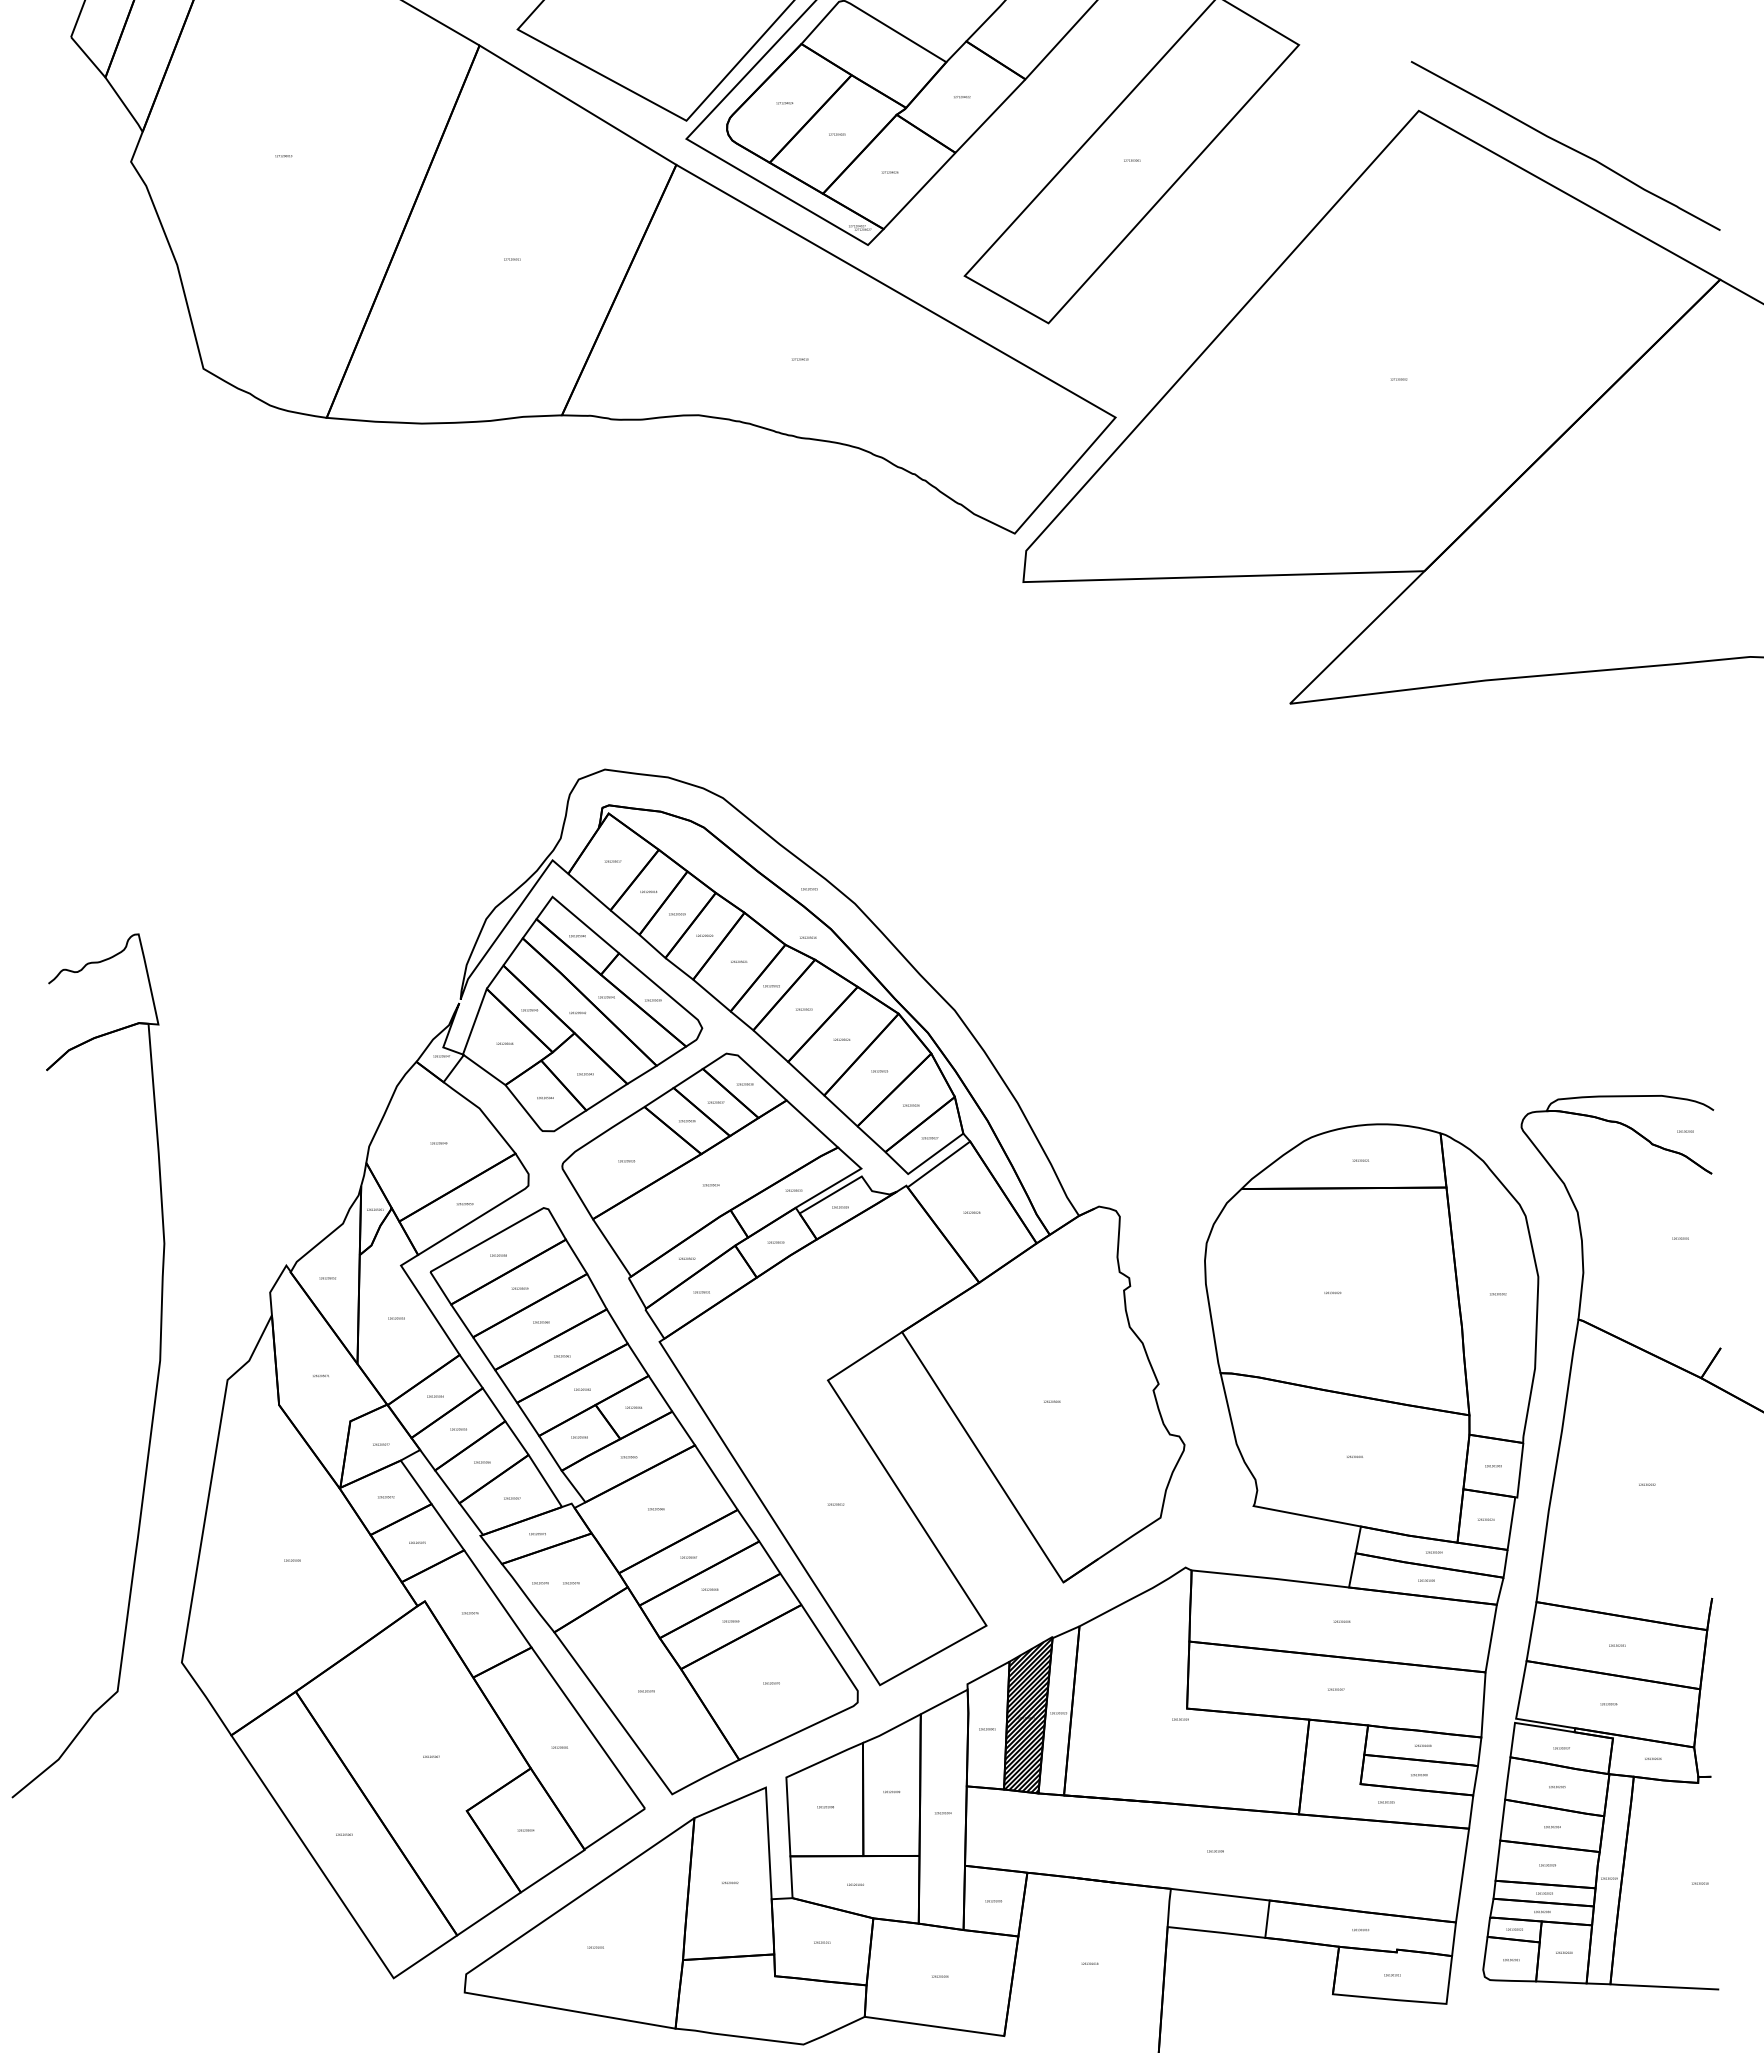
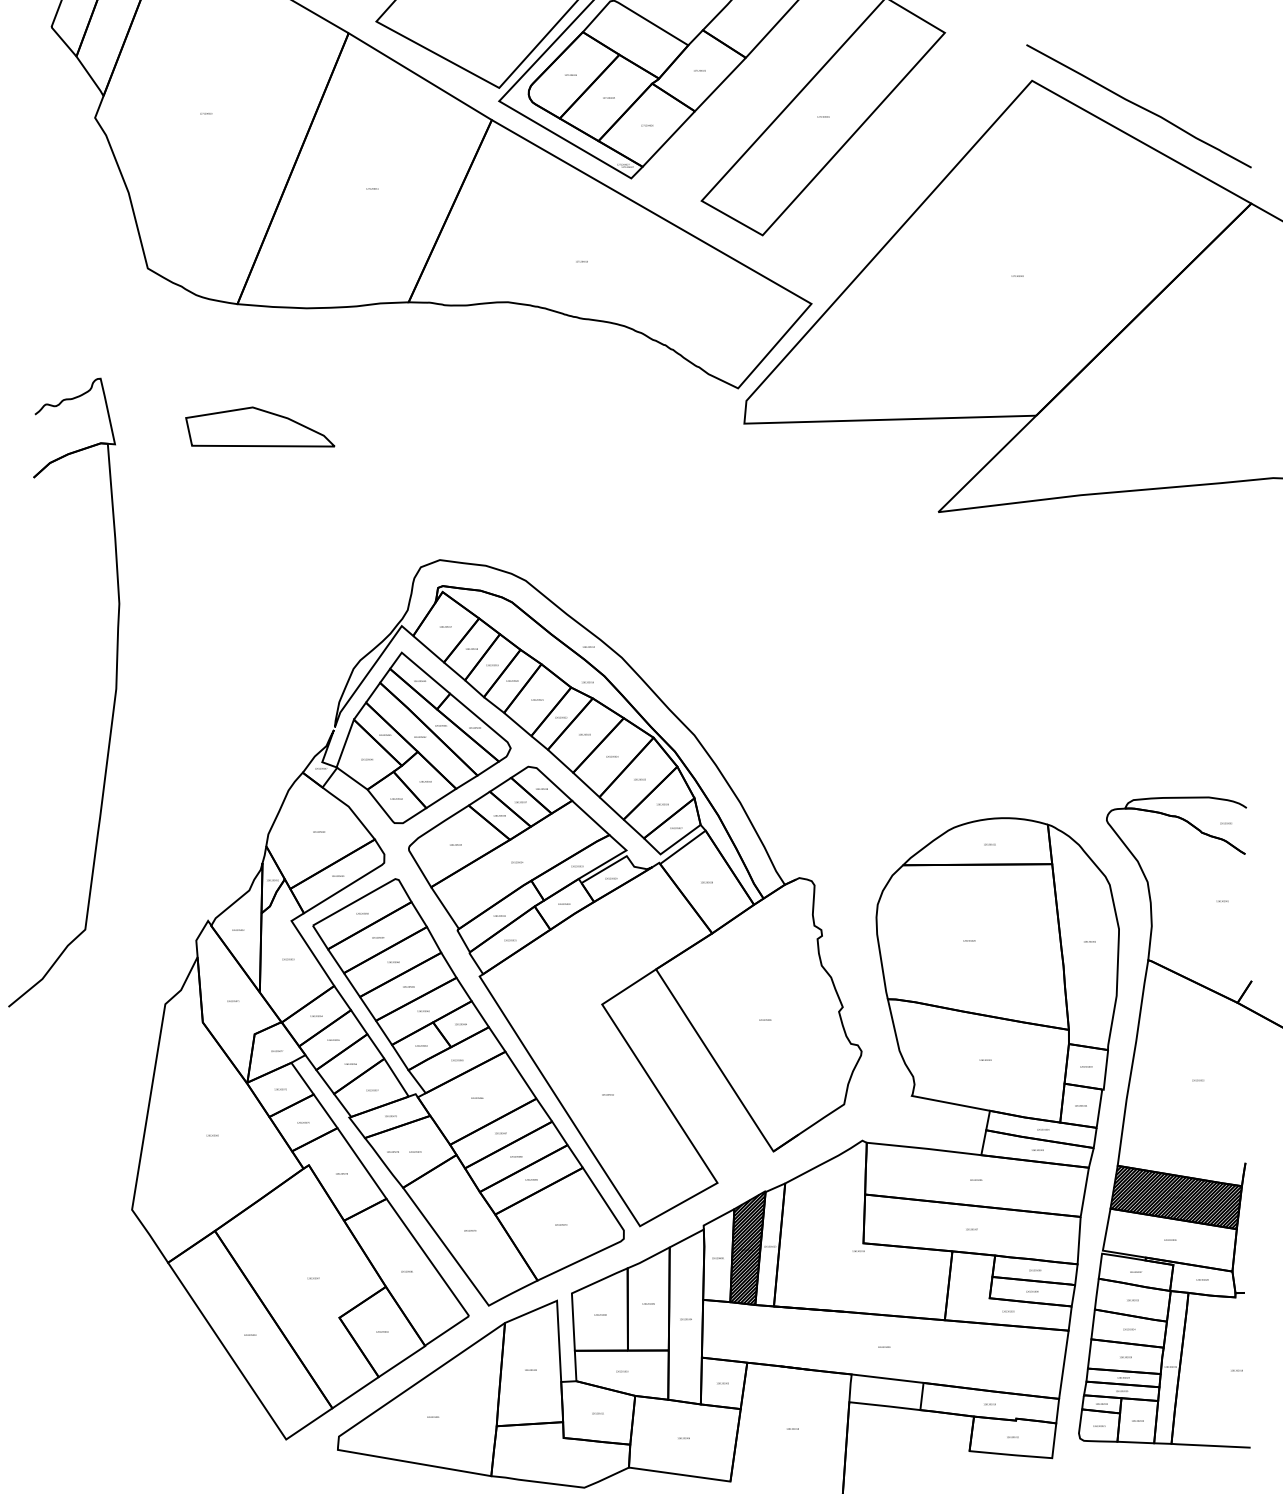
part: (357, 586) -> (259, 426), added
part: (157, 1371) -> (114, 696), moved
hatch: (1617, 1645) -> (1176, 1197), added

